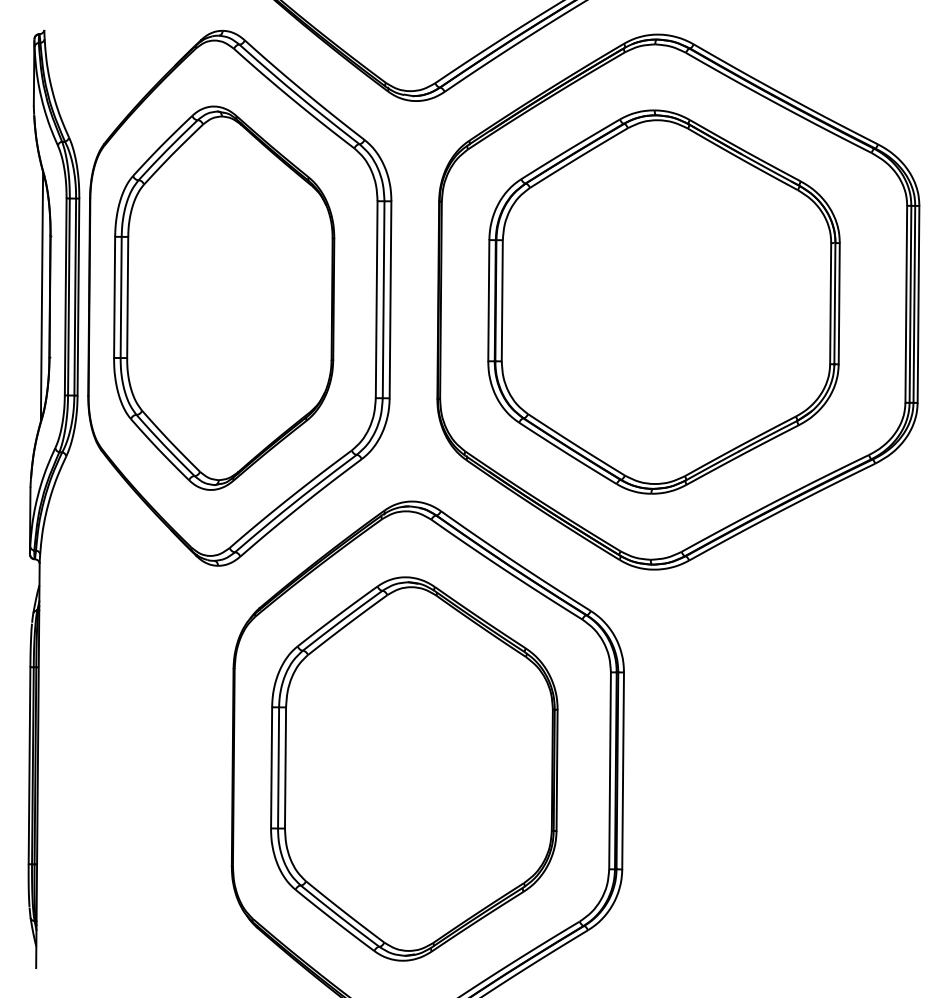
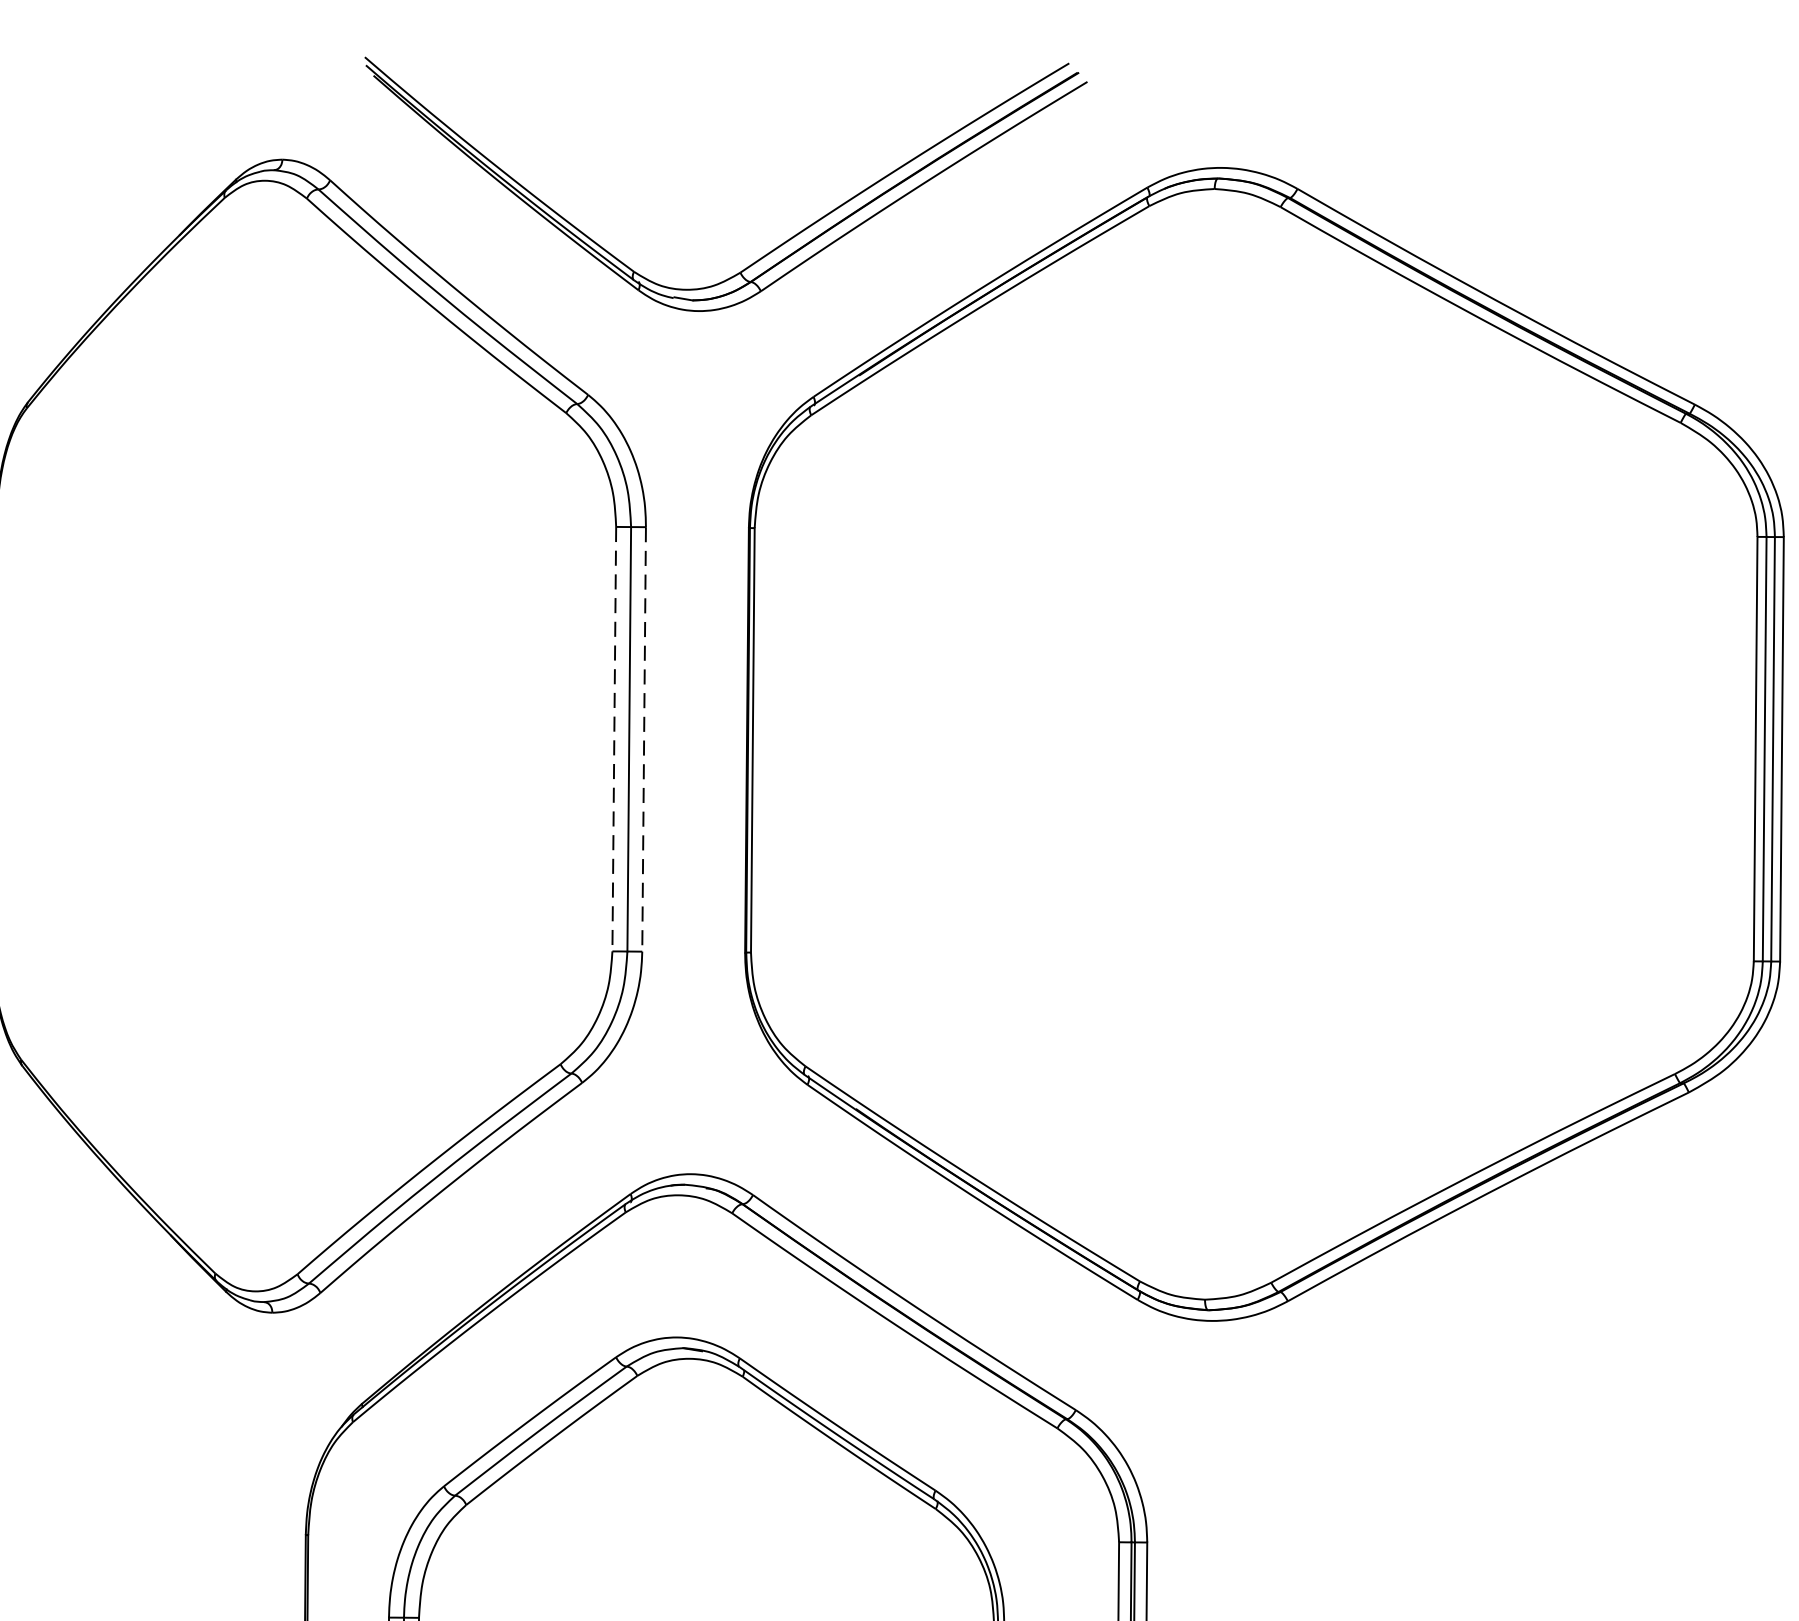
part: (224, 297) -> (286, 734), removed
line: (376, 300) -> (613, 740), solid -> dashed
line: (390, 300) -> (644, 740), solid -> dashed
part: (663, 301) -> (1232, 743), removed

